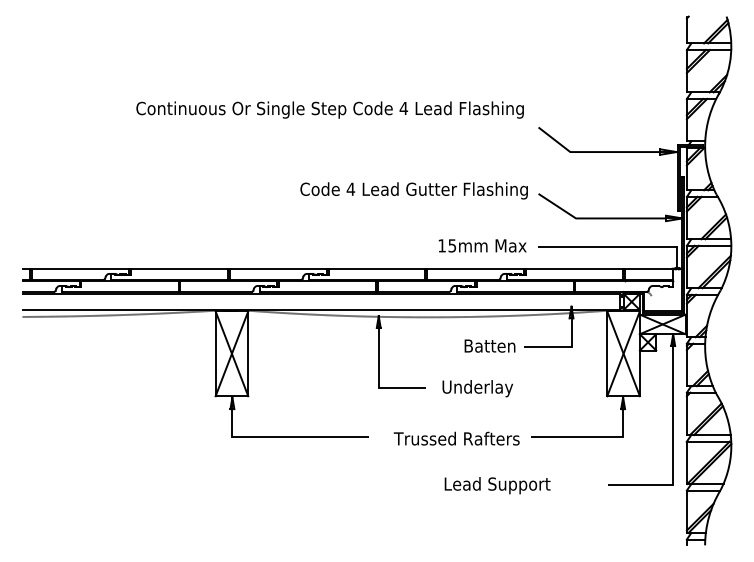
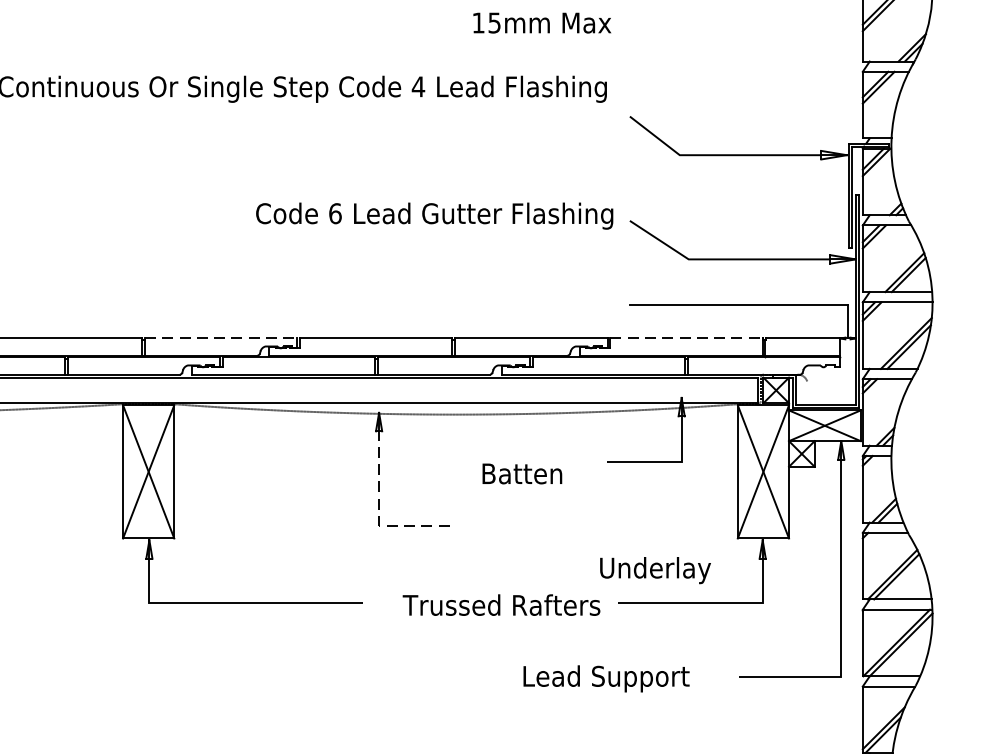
text: (350, 188) -> (334, 212), 4 -> 6
text: (482, 245) -> (541, 22), moved
line: (278, 268) -> (221, 337), solid -> dashed
line: (575, 268) -> (687, 337), solid -> dashed
text: (489, 345) -> (521, 472), moved
line: (378, 382) -> (378, 516), solid -> dashed
text: (477, 388) -> (654, 570), moved
text: (497, 485) -> (606, 678), moved

